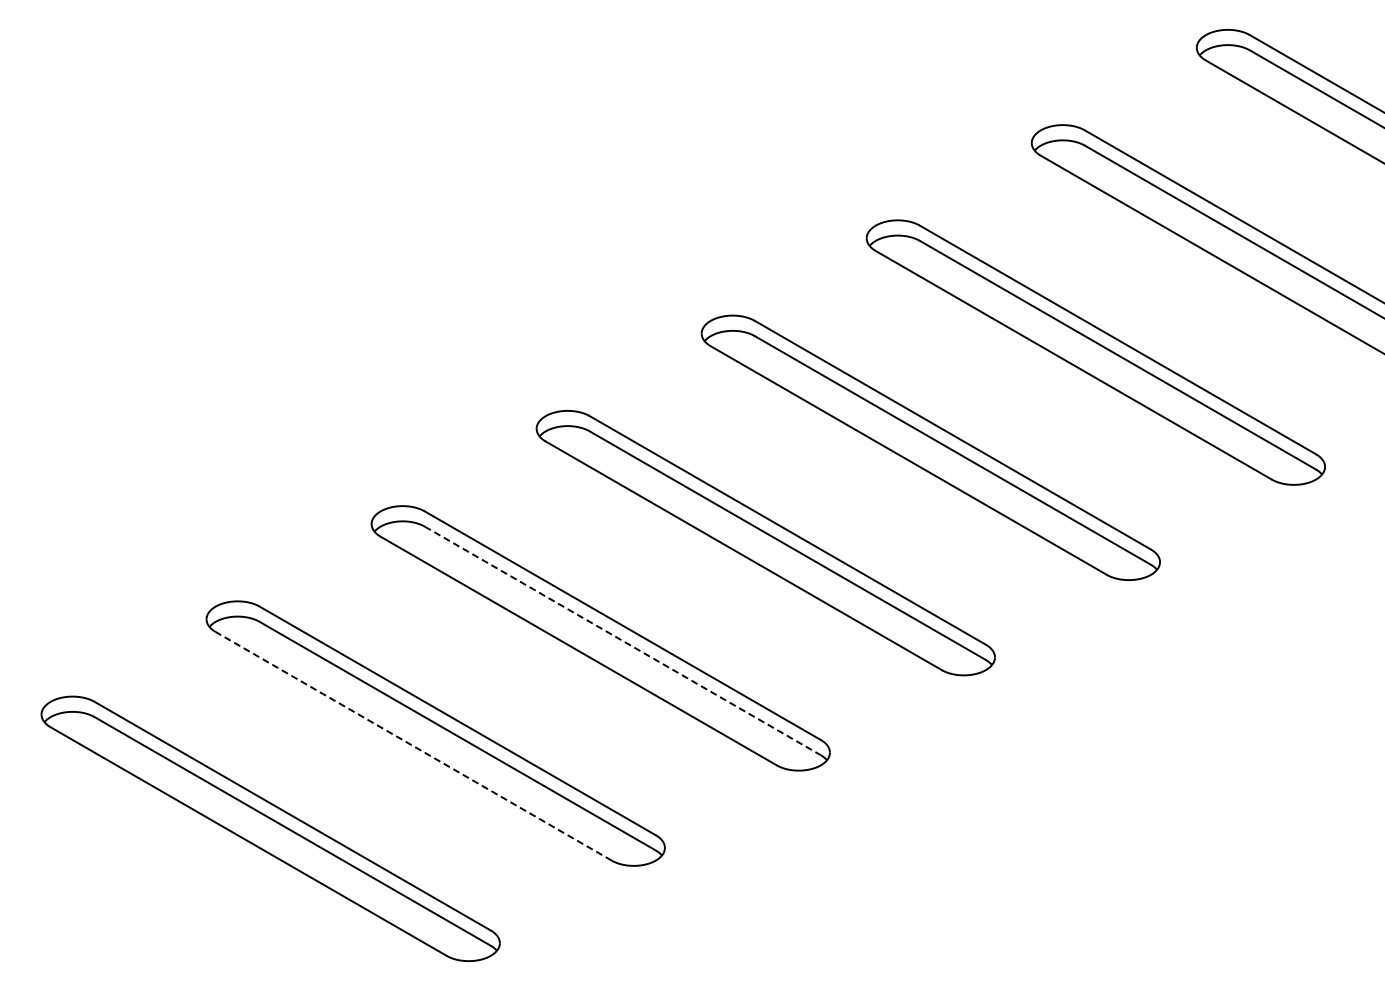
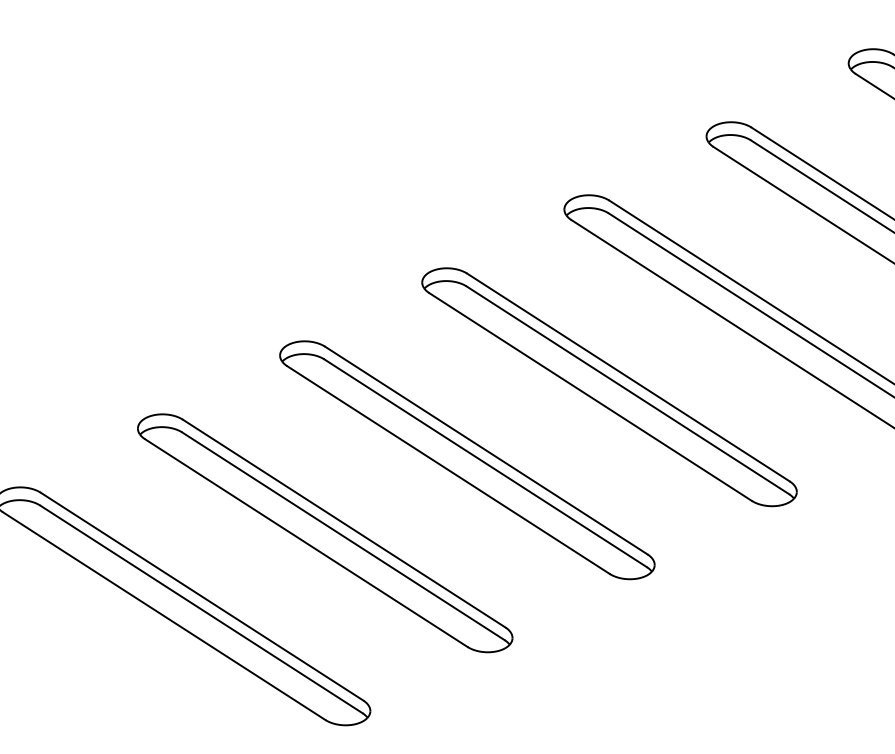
line: (622, 640) -> (485, 462), dashed -> solid
line: (413, 746) -> (306, 543), dashed -> solid

